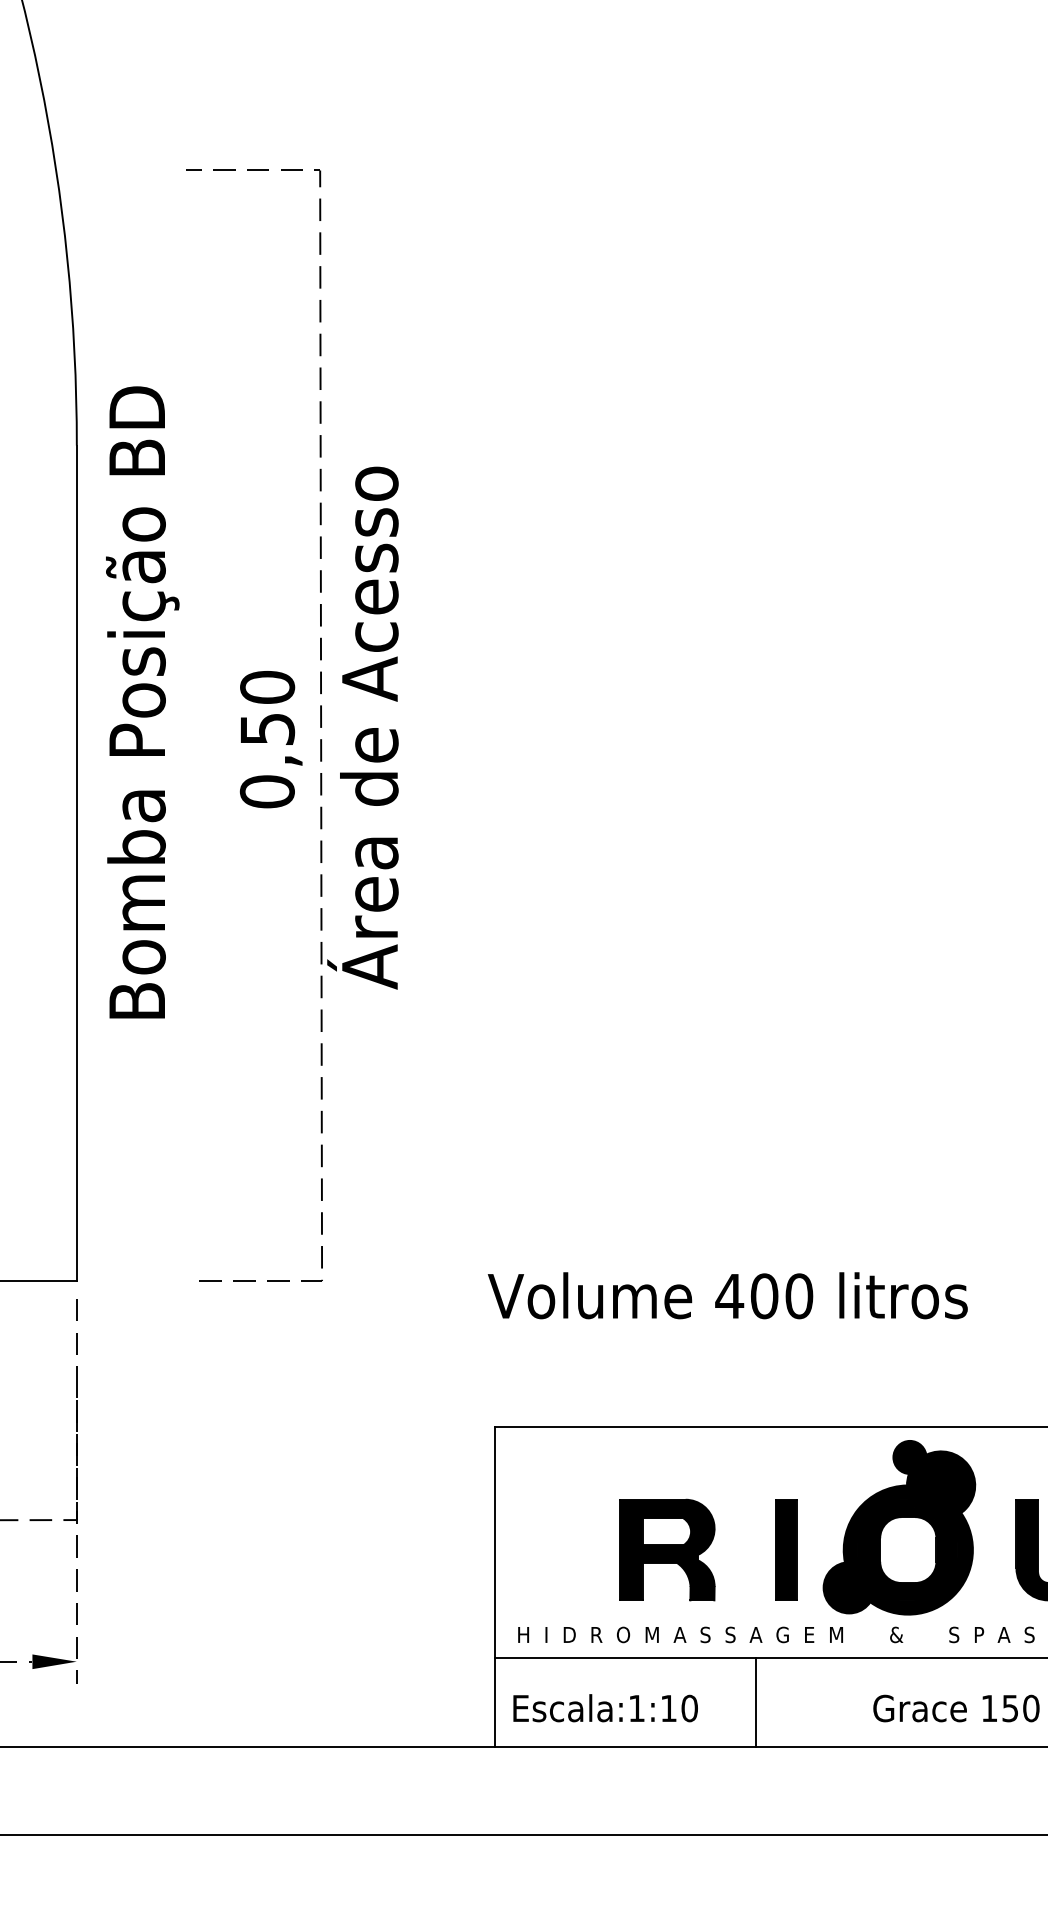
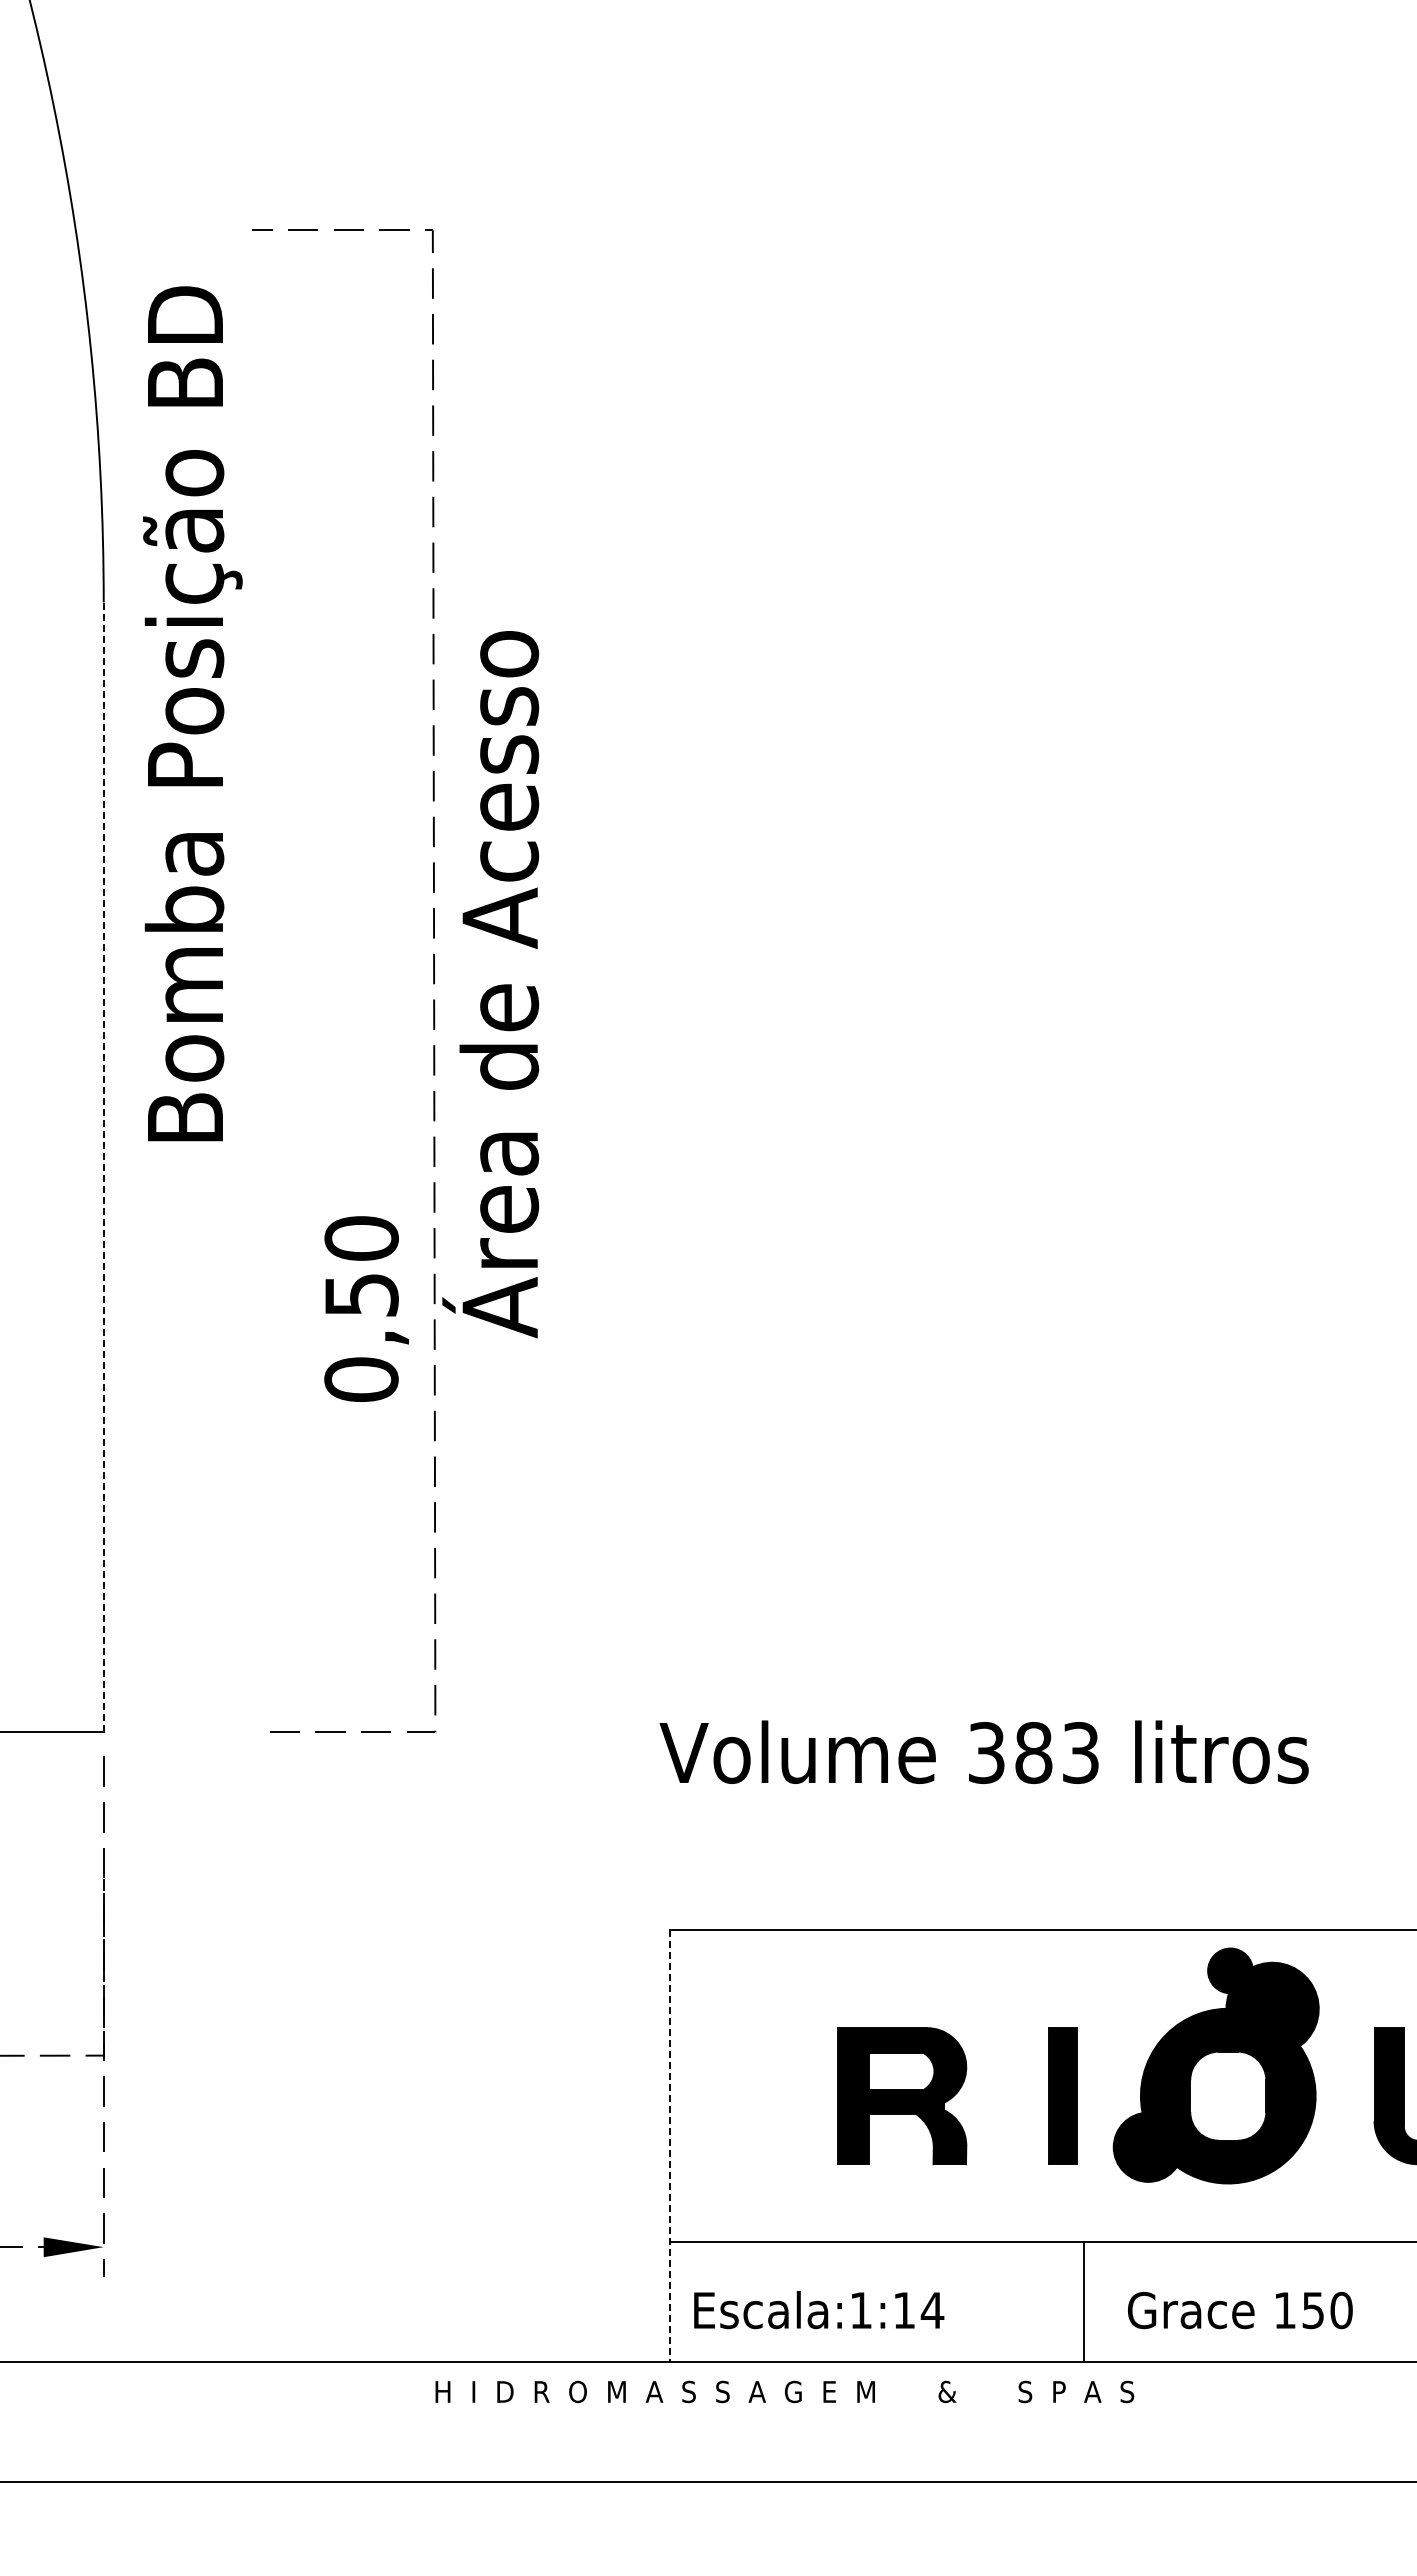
text: (142, 702) -> (192, 713), moved
text: (271, 739) -> (366, 1308), moved
line: (76, 863) -> (103, 1167), solid -> dashed
text: (764, 1296) -> (1033, 1753), 400 -> 383
line: (495, 1586) -> (669, 2145), solid -> dashed
text: (776, 1634) -> (784, 2391), moved
line: (756, 1701) -> (1084, 2301), moved
text: (689, 1708) -> (932, 2310), Escala:1:10 -> Escala:1:14
text: (956, 1708) -> (1240, 2310), moved

